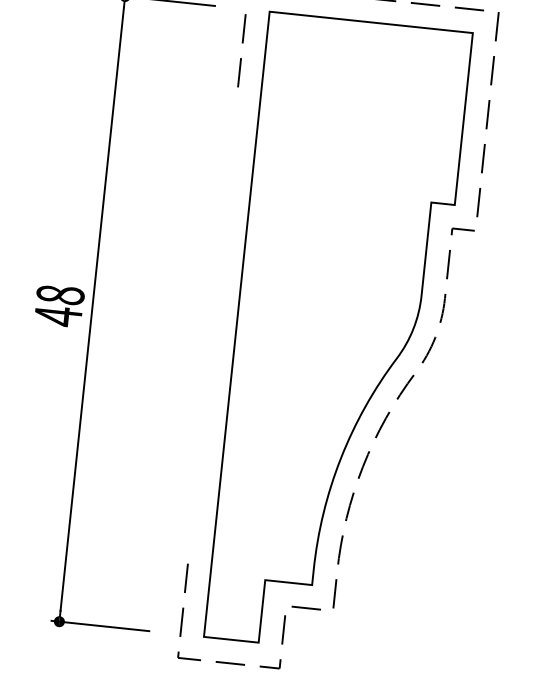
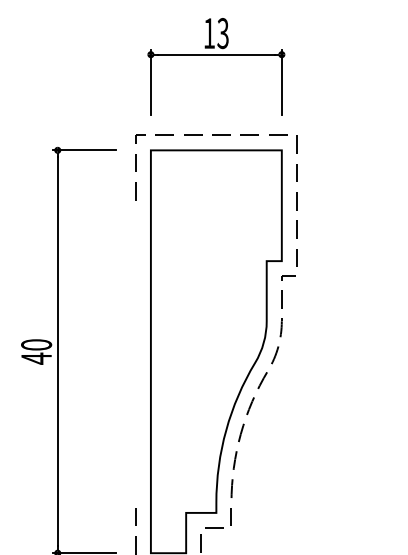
text: (60, 294) -> (36, 344), 48 -> 40

